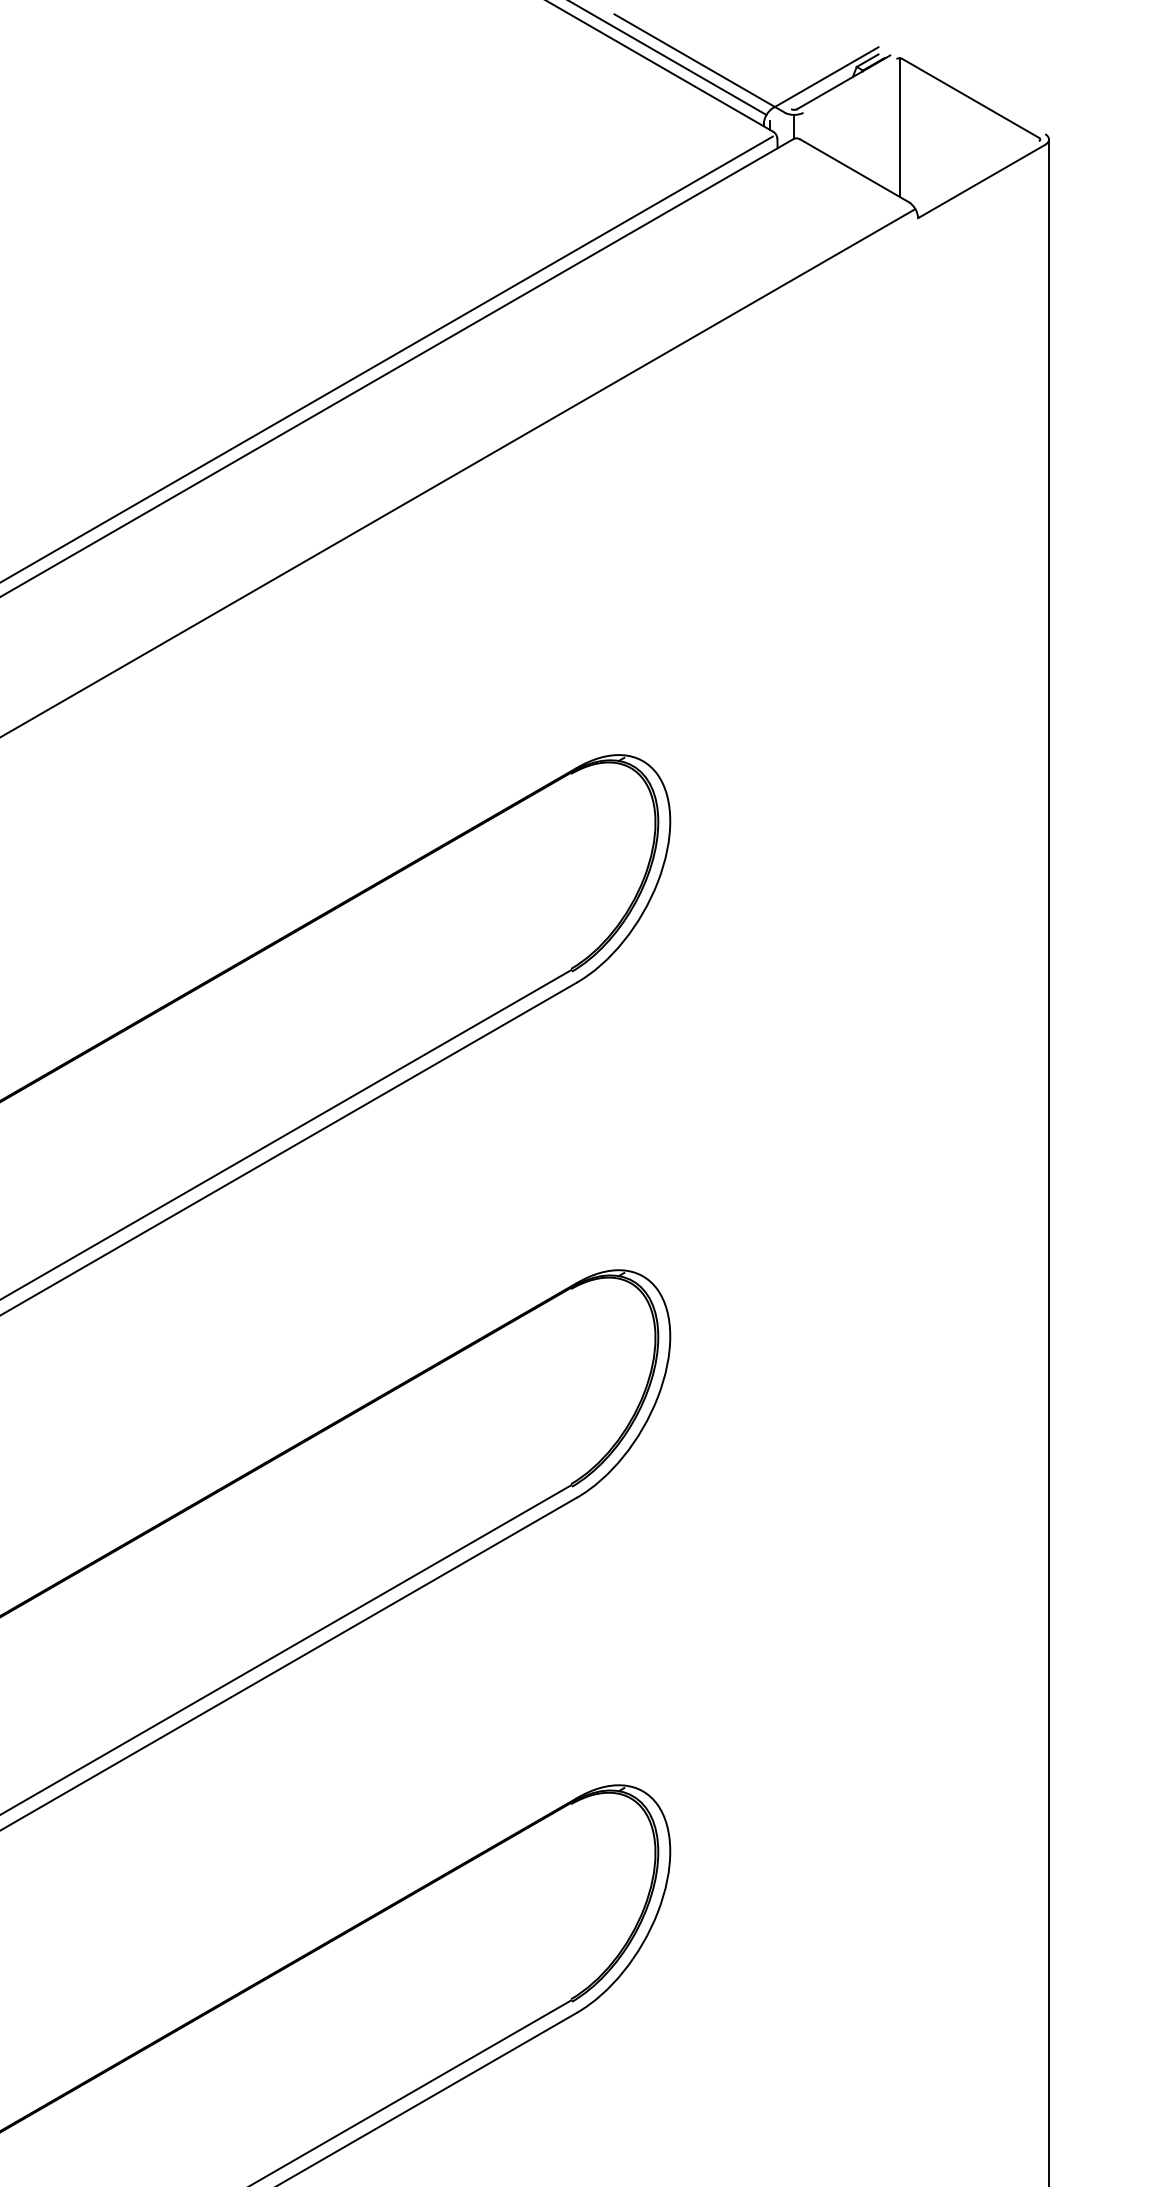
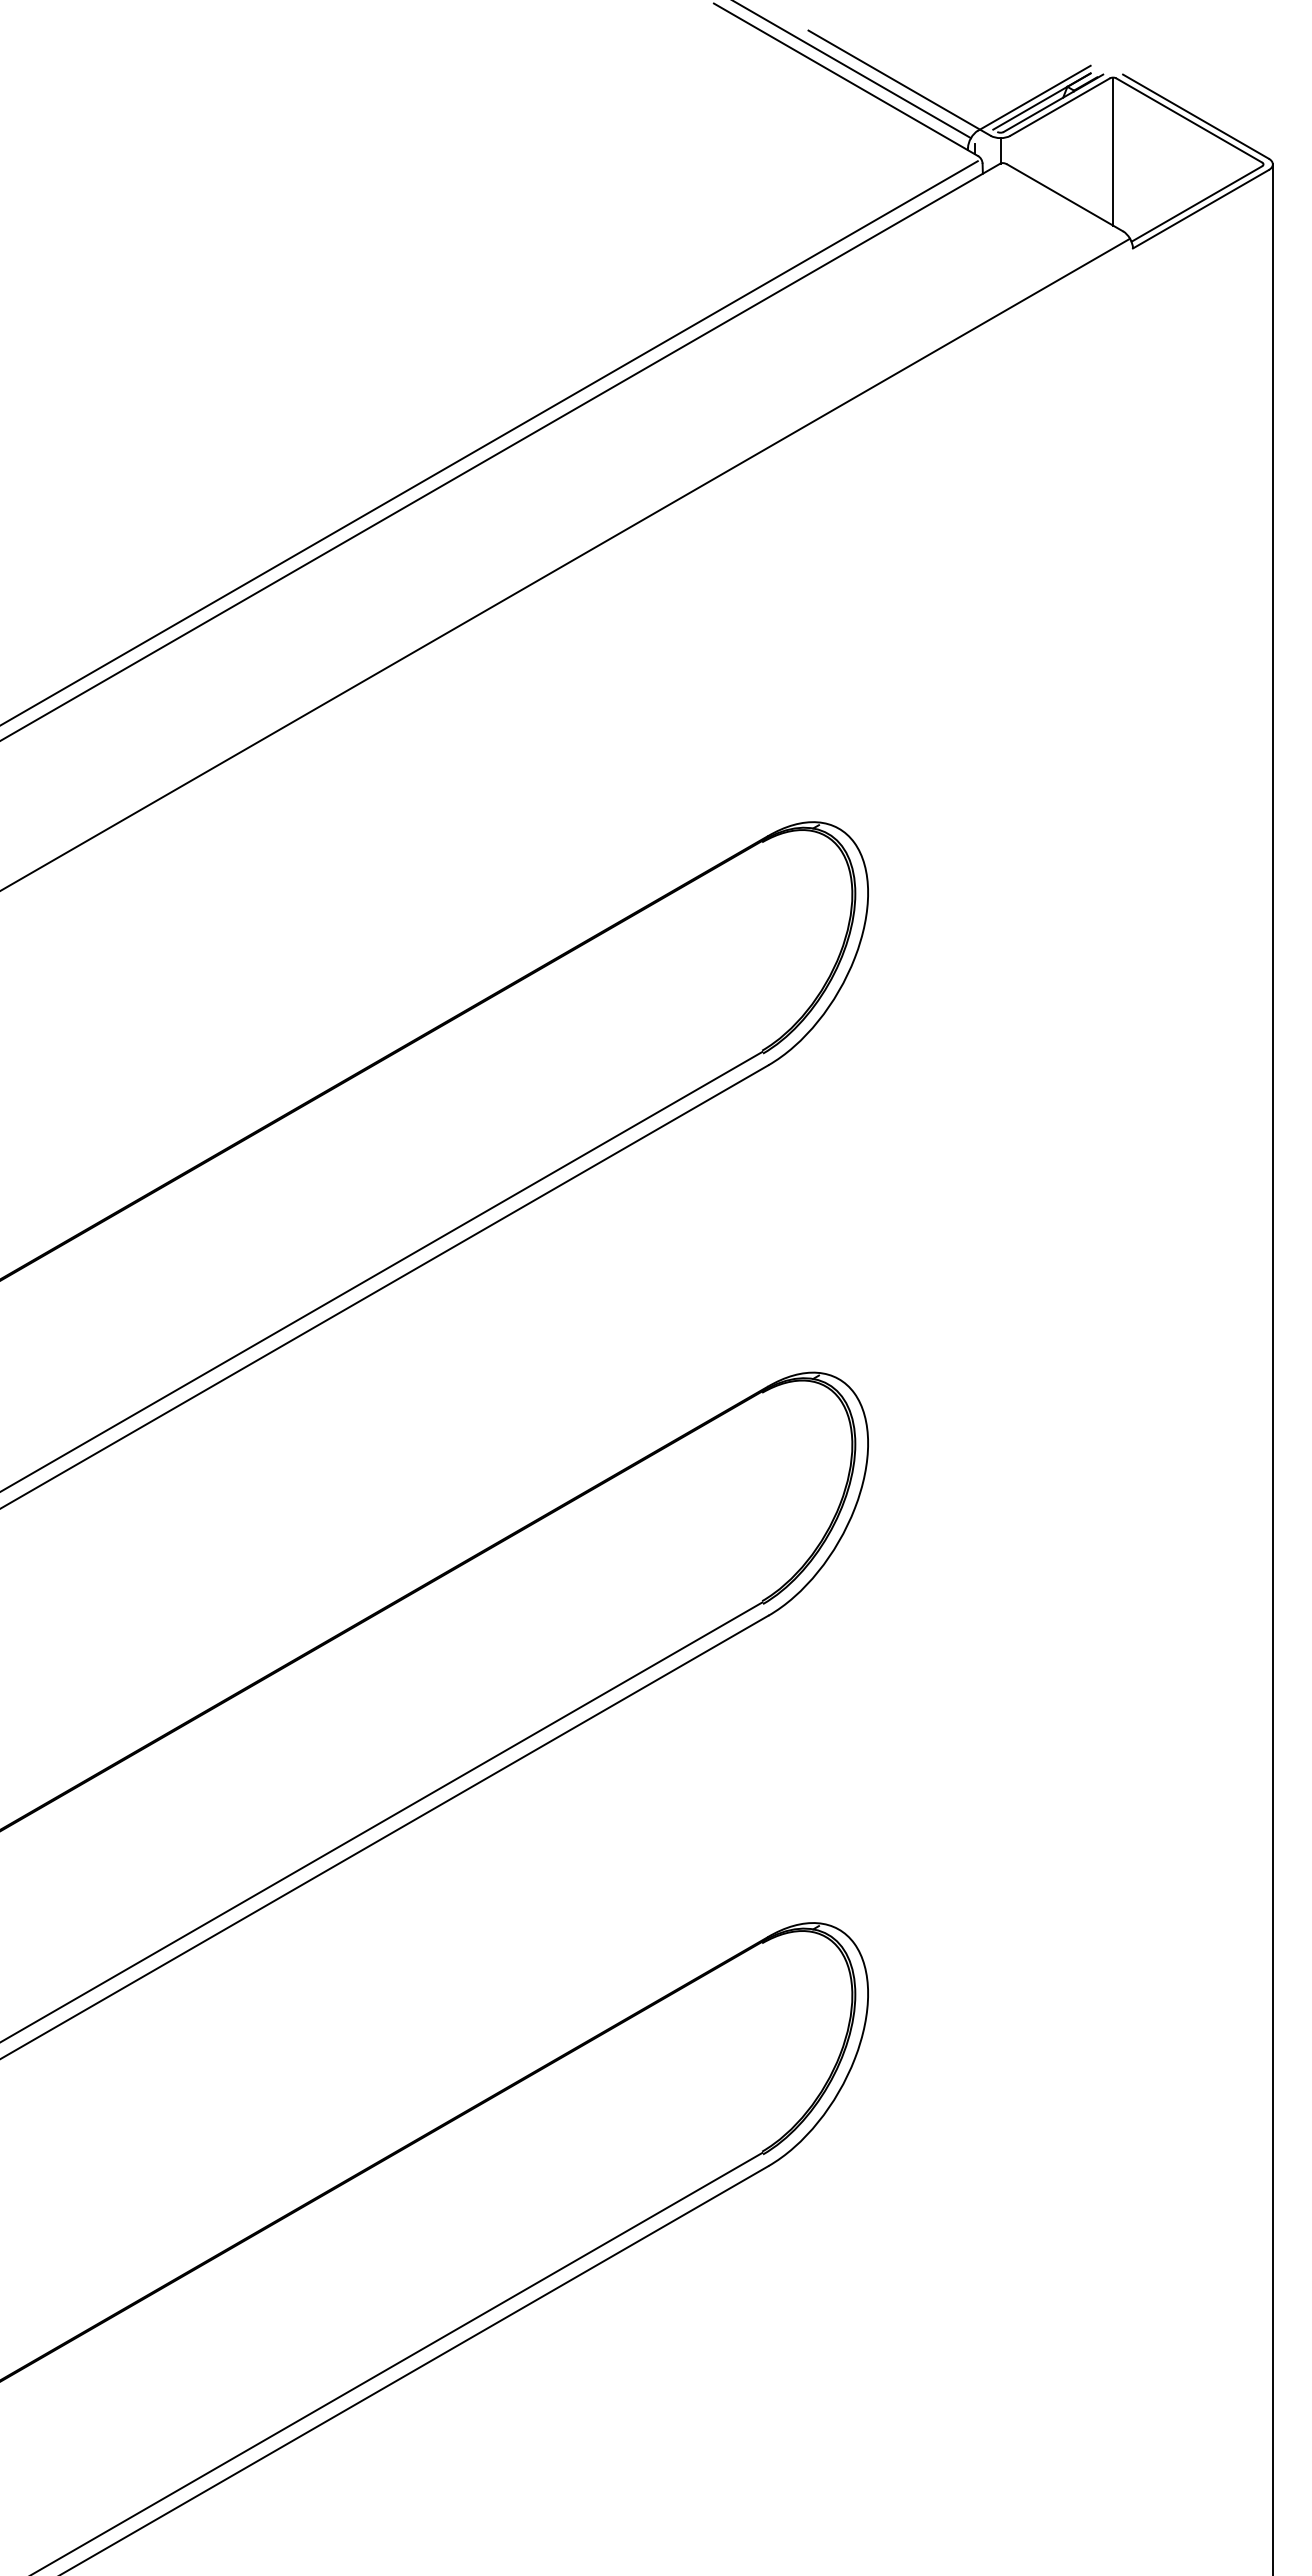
line: (832, 80) -> (1041, 101), added
line: (849, 85) -> (1059, 106), added
line: (976, 94) -> (1195, 116), added
line: (977, 176) -> (1196, 203), added

